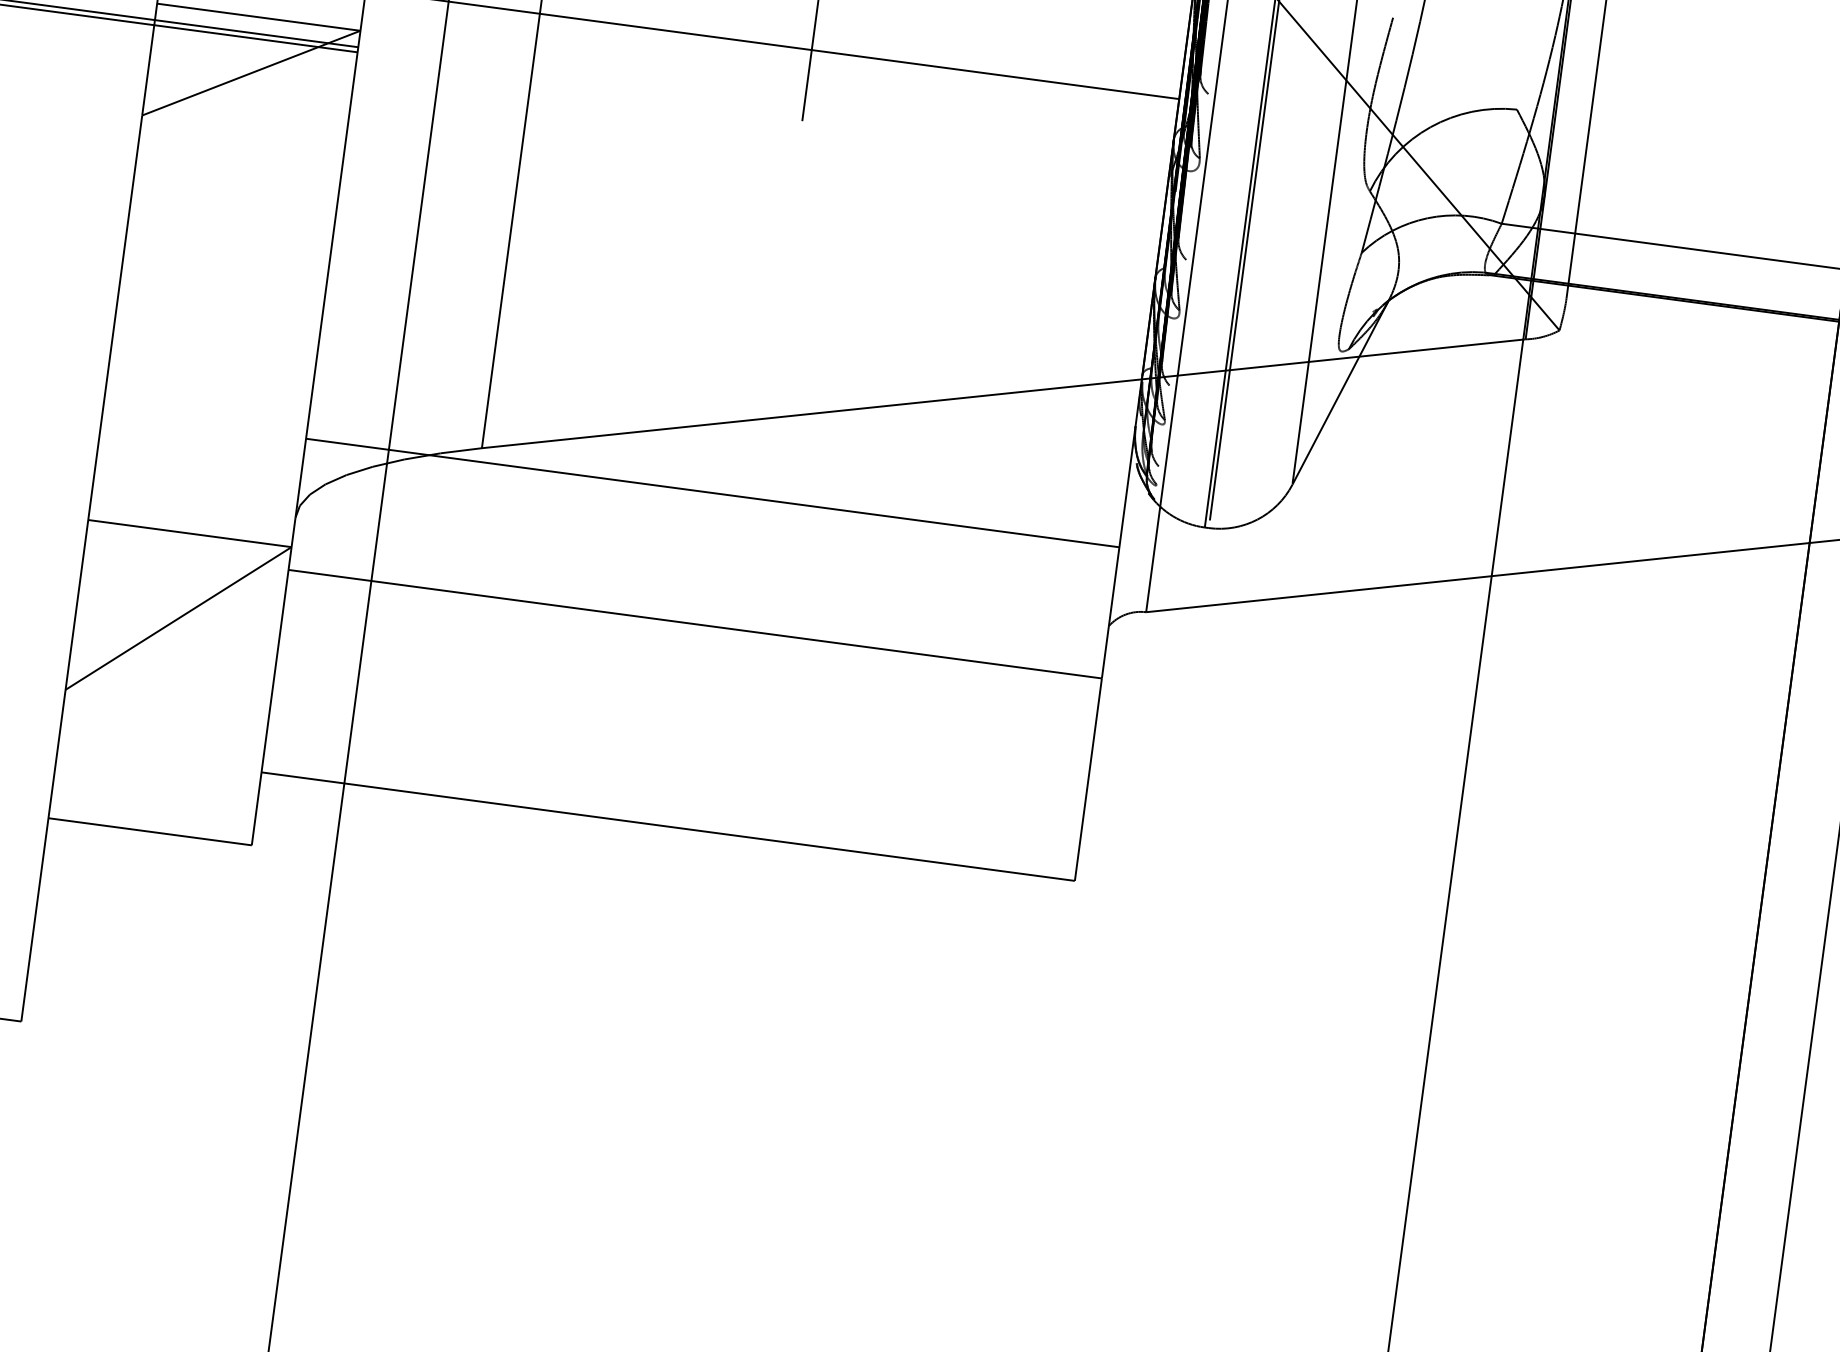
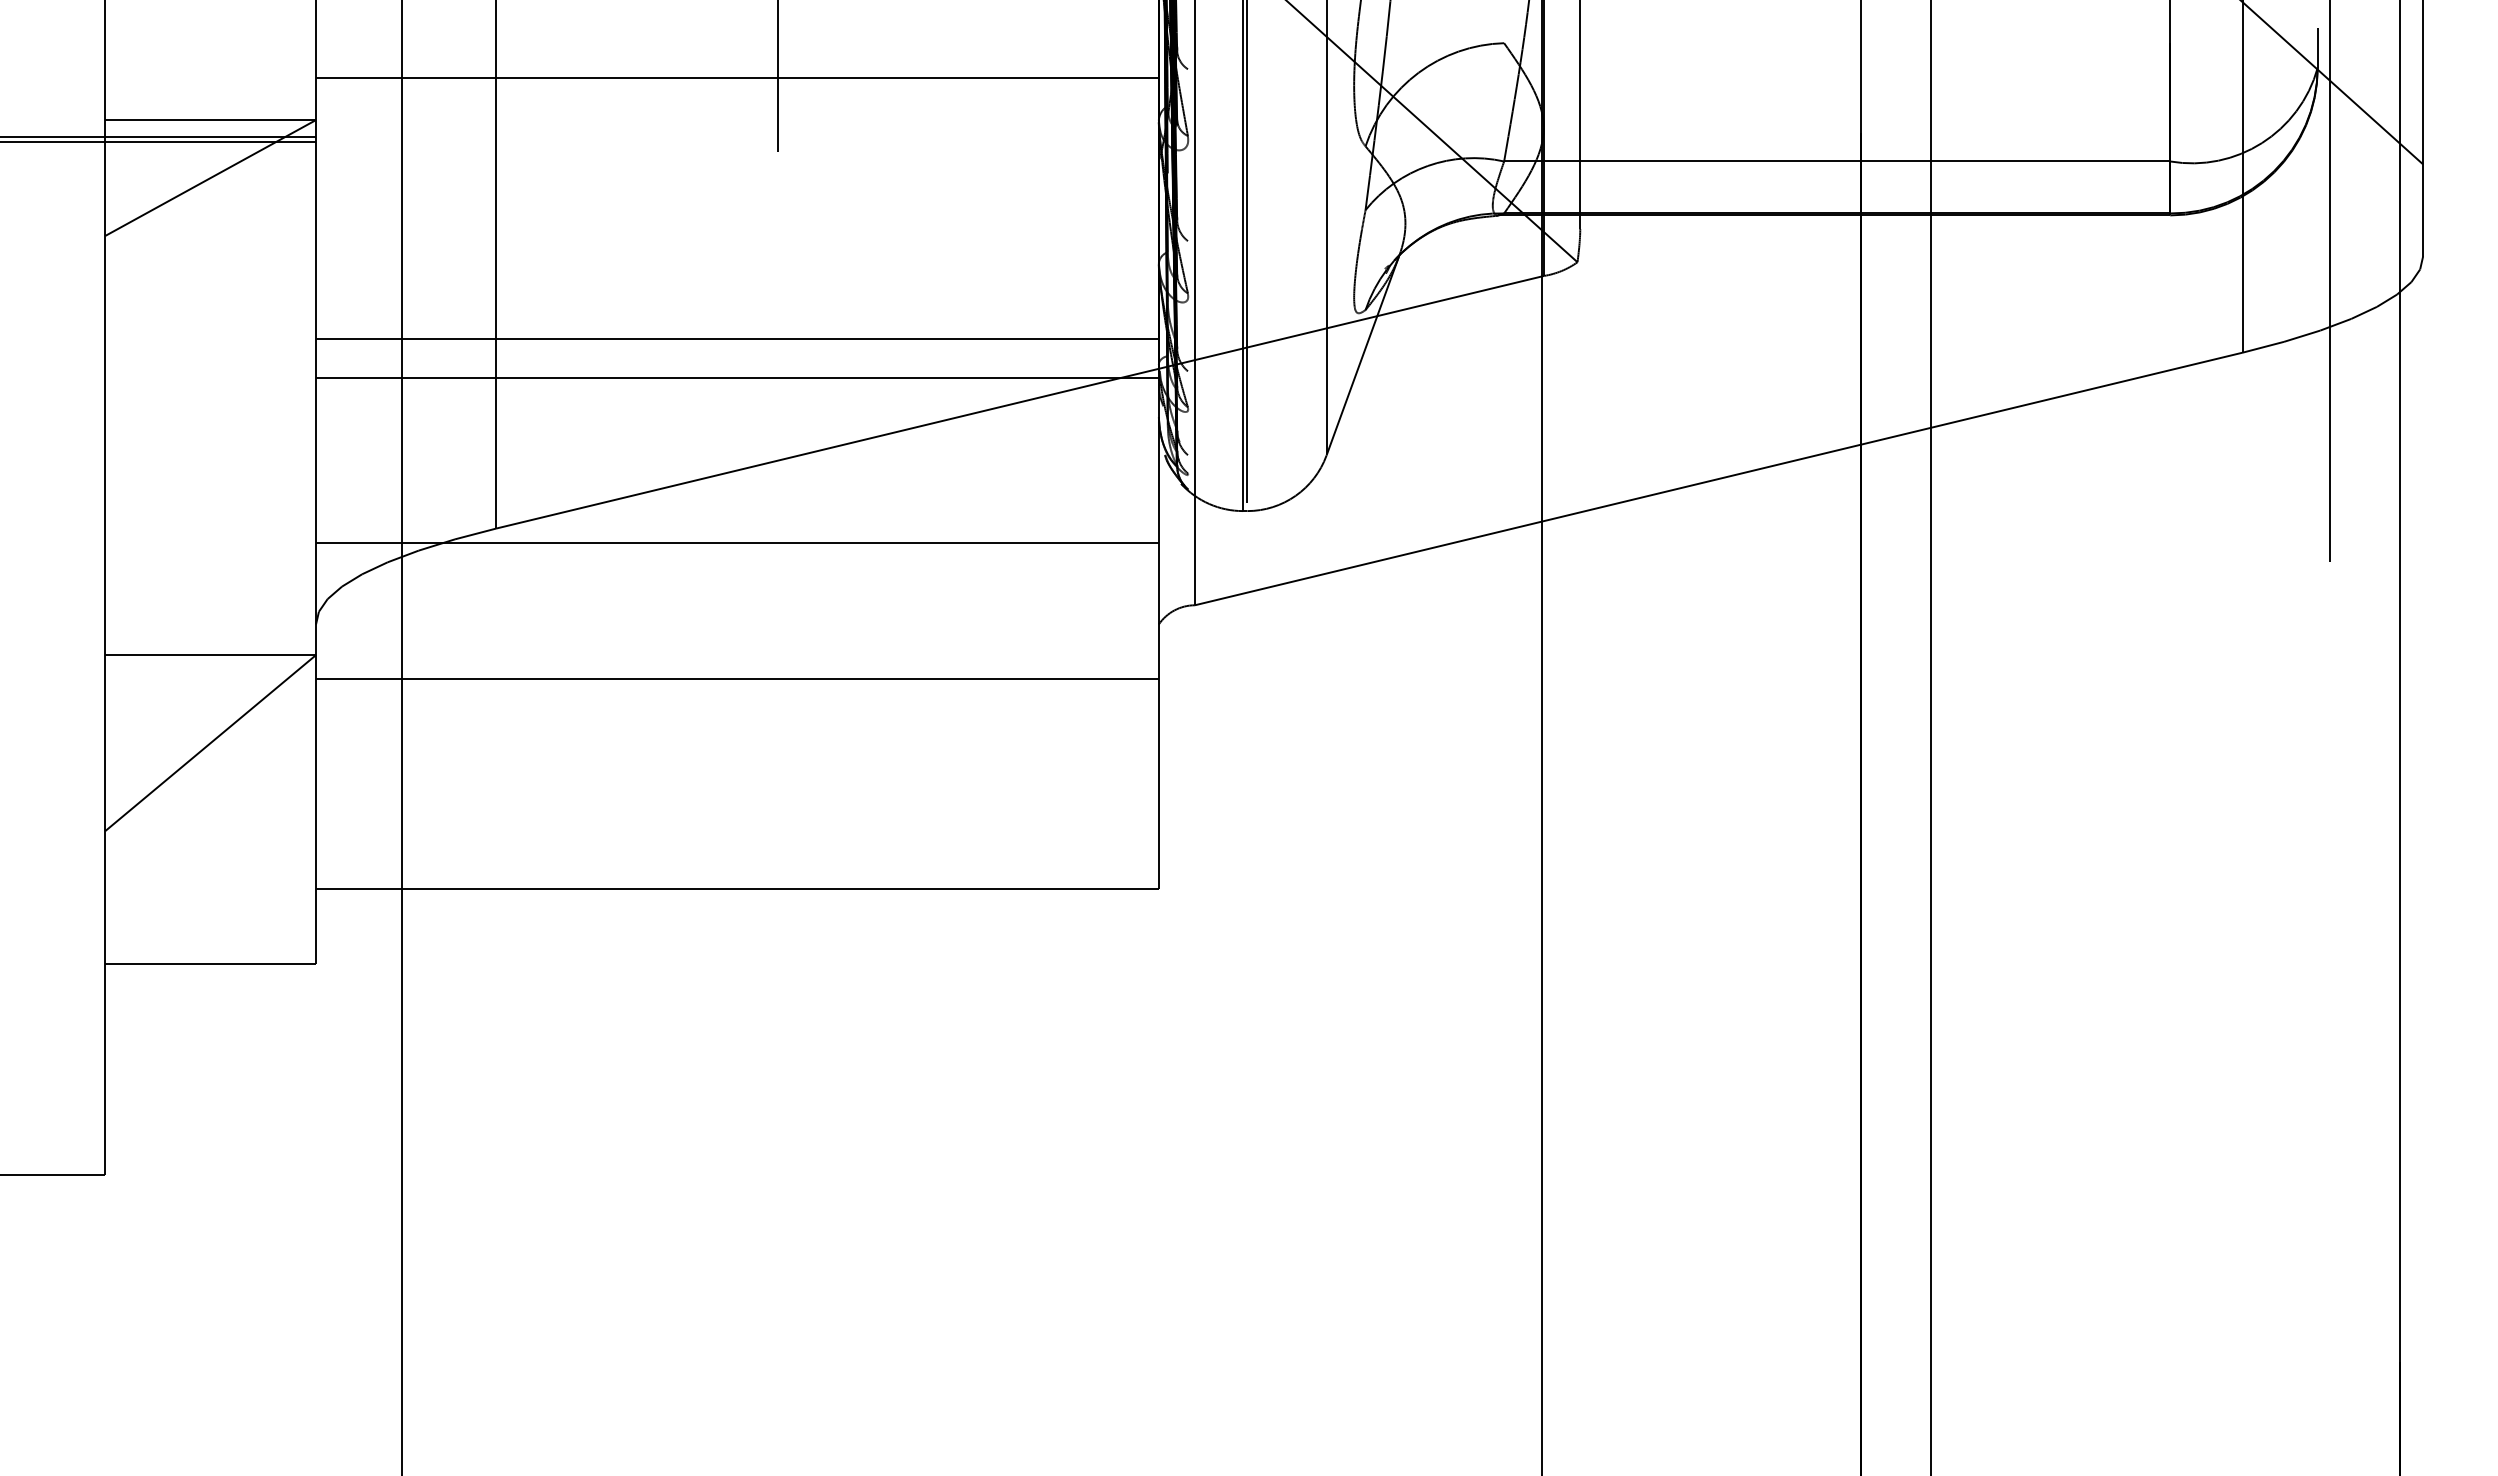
line: (738, 296) -> (737, 339), added
line: (733, 334) -> (737, 378), added

